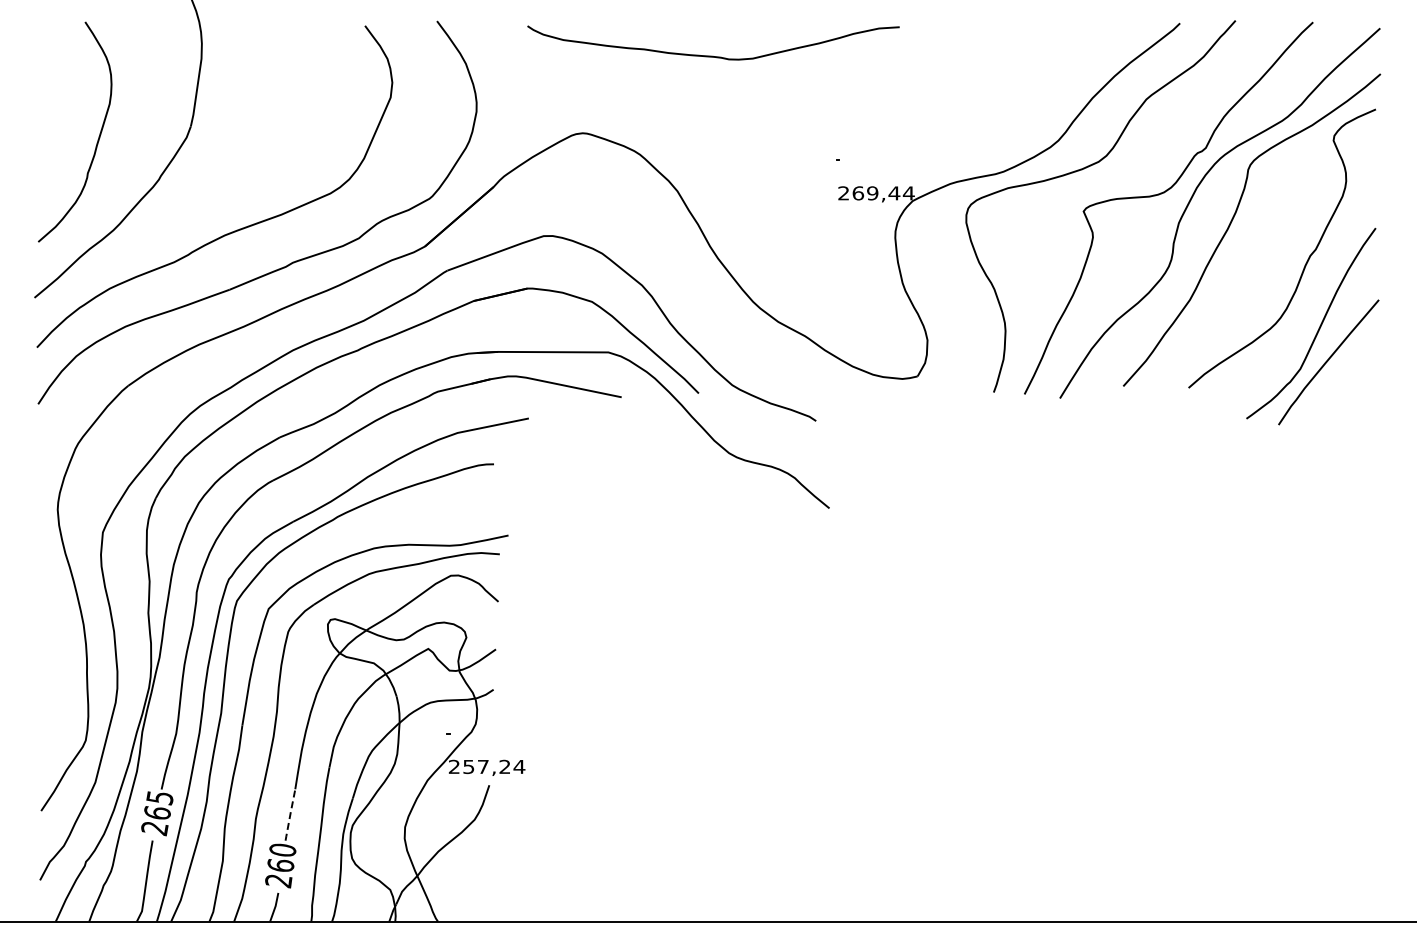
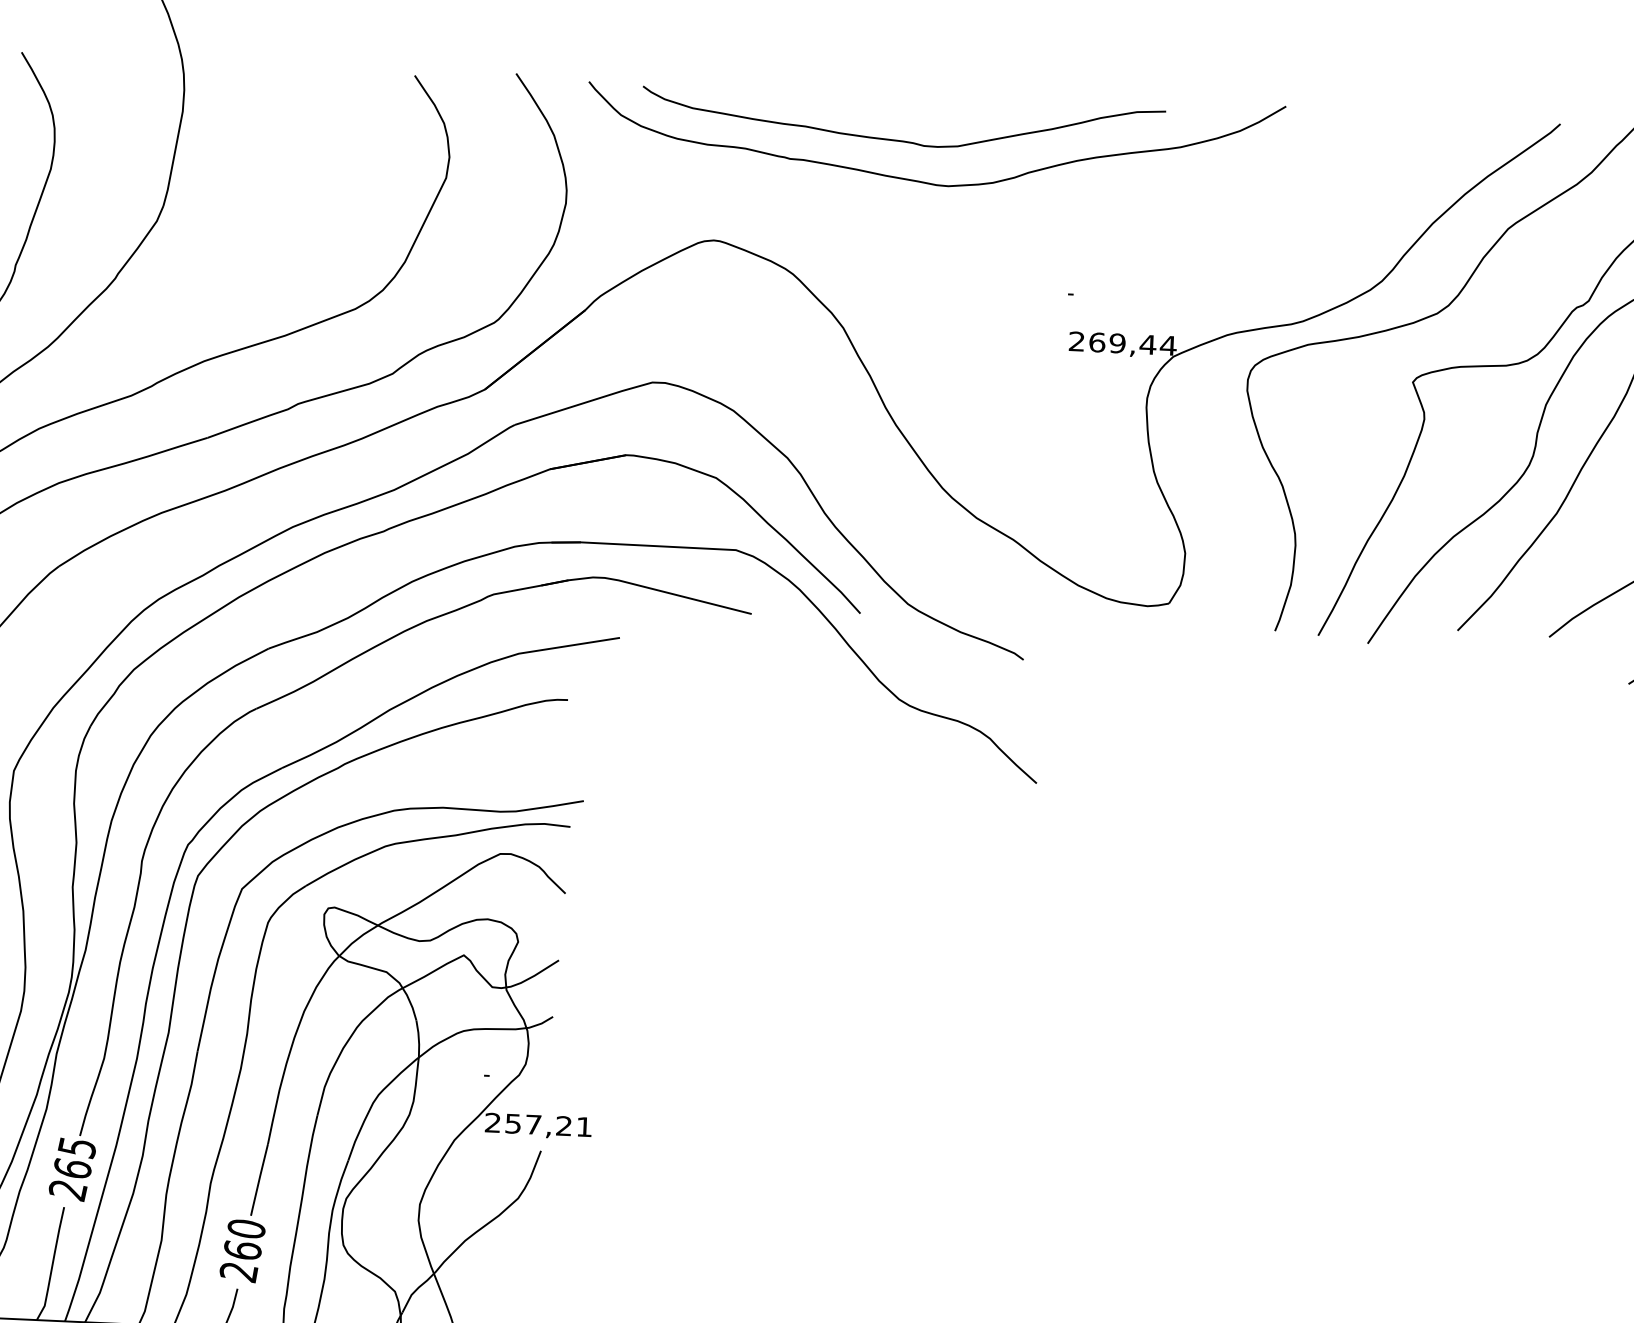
curve: (732, 84) -> (927, 181), added
text: (519, 766) -> (584, 1126), 257,24 -> 257,21
line: (290, 814) -> (259, 1179), dashed -> solid

